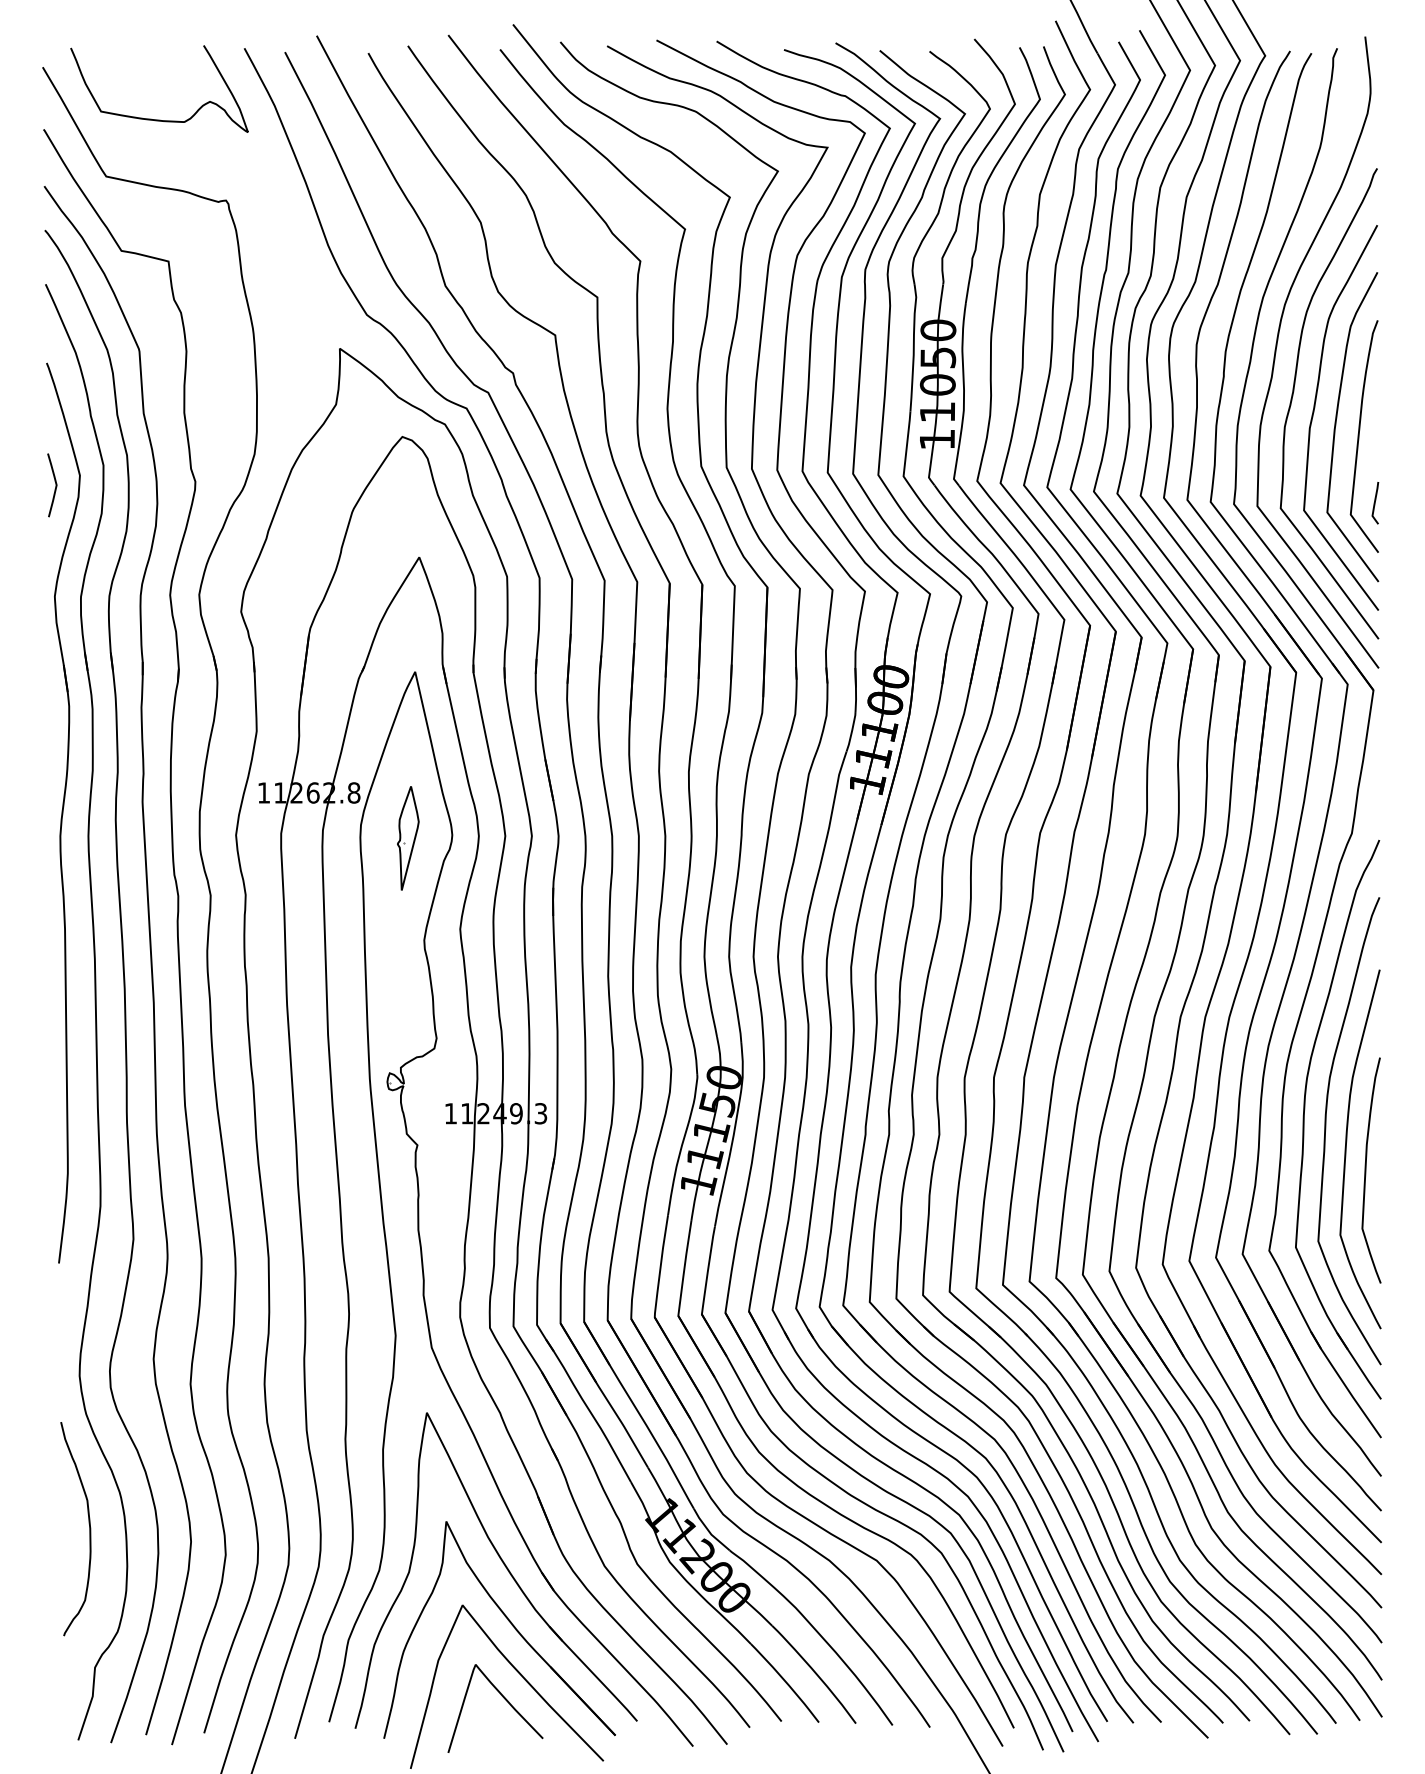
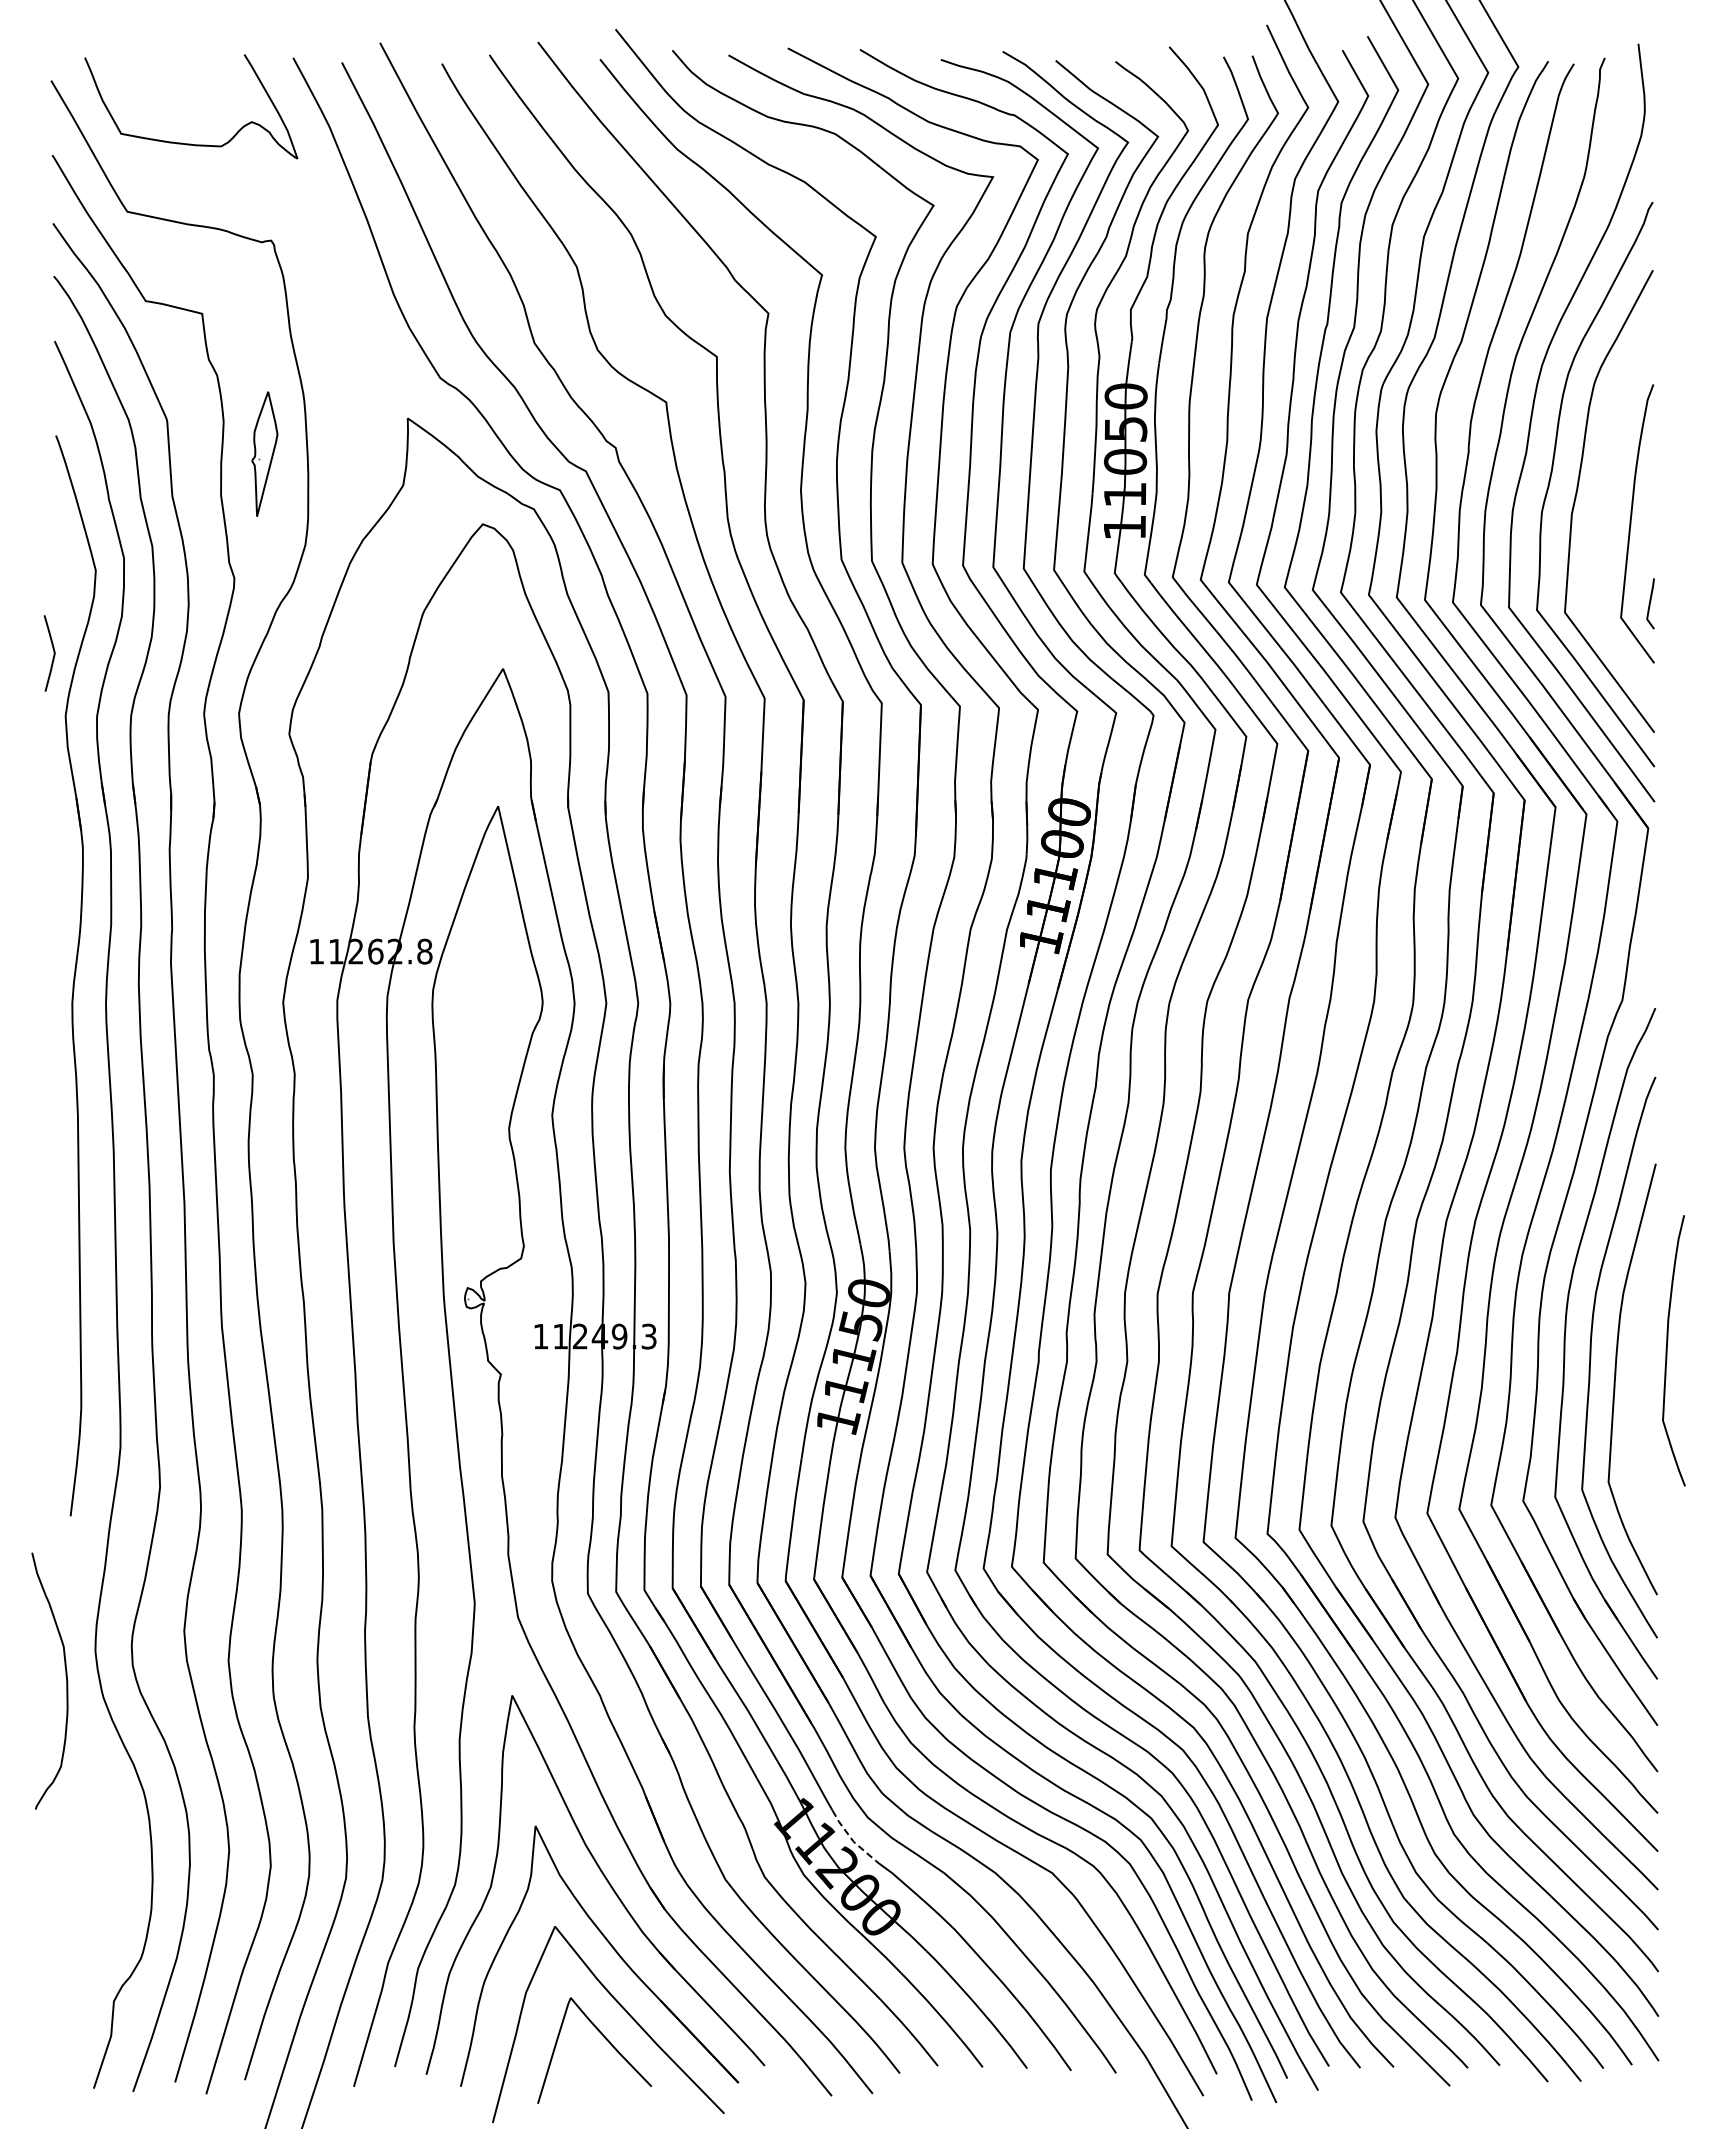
curve: (1336, 427) -> (1603, 512), removed
curve: (55, 485) -> (53, 653), moved
part: (407, 837) -> (264, 453), moved
curve: (1366, 1170) -> (1667, 1350), moved
curve: (88, 1525) -> (65, 1676), moved
line: (709, 1531) -> (851, 1838), solid -> dashed

